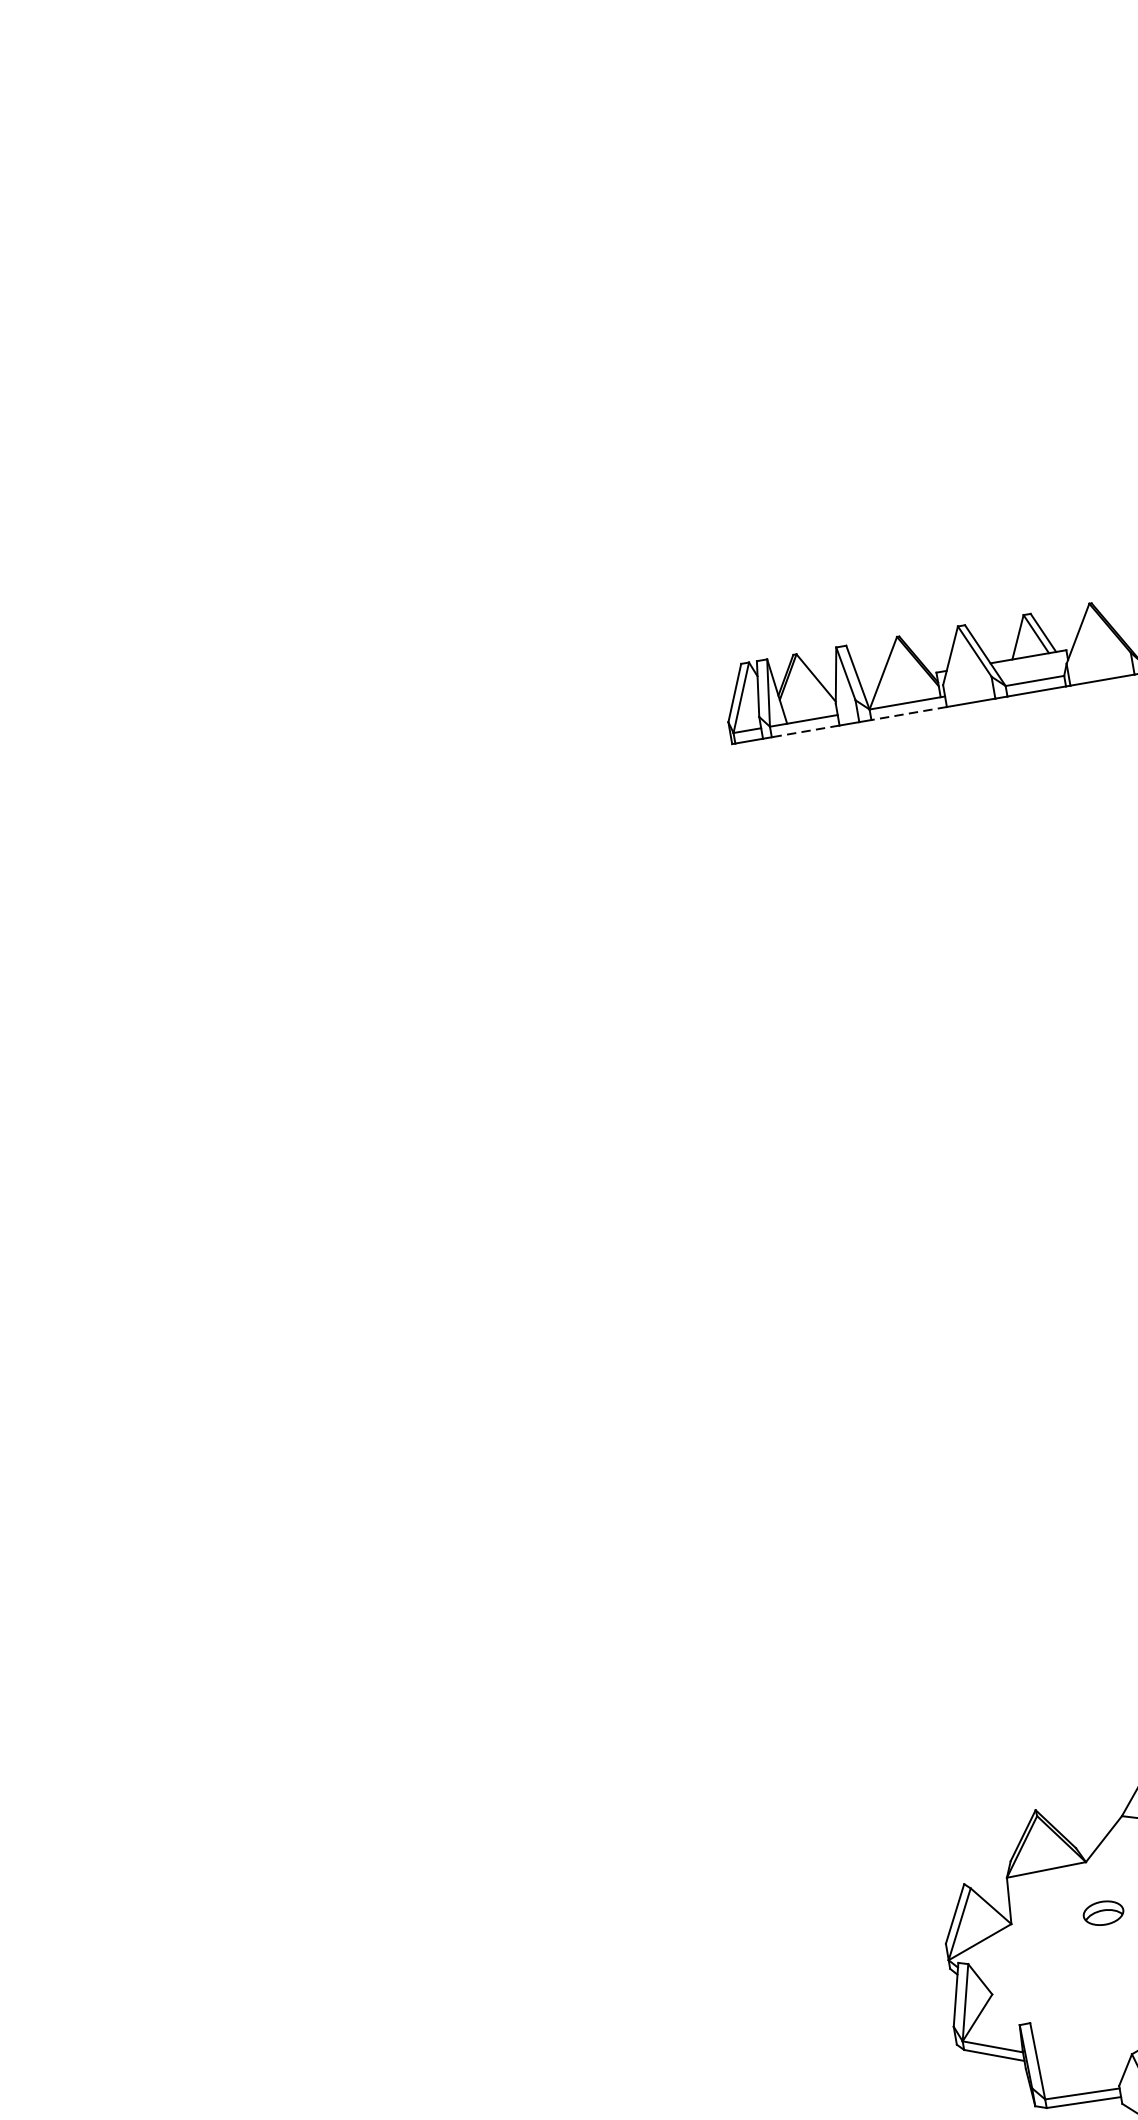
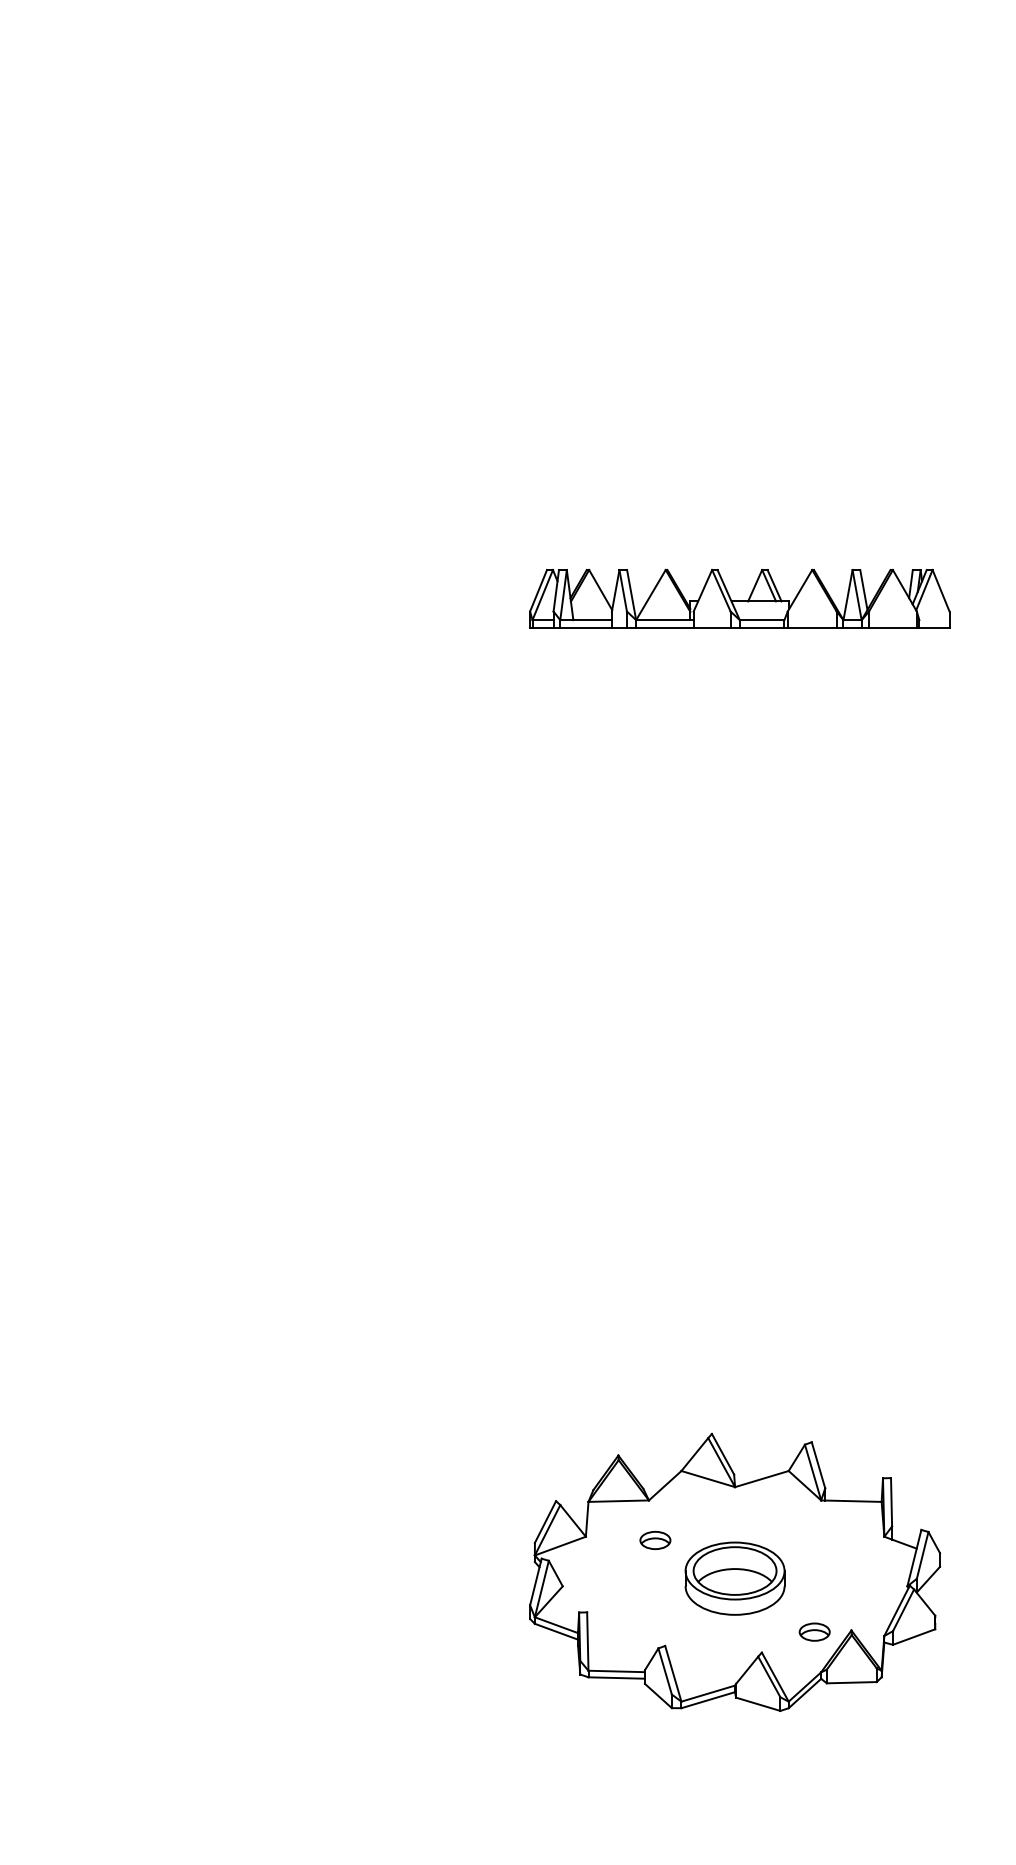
line: (908, 714) -> (664, 628), dashed -> solid
line: (806, 731) -> (586, 628), dashed -> solid

